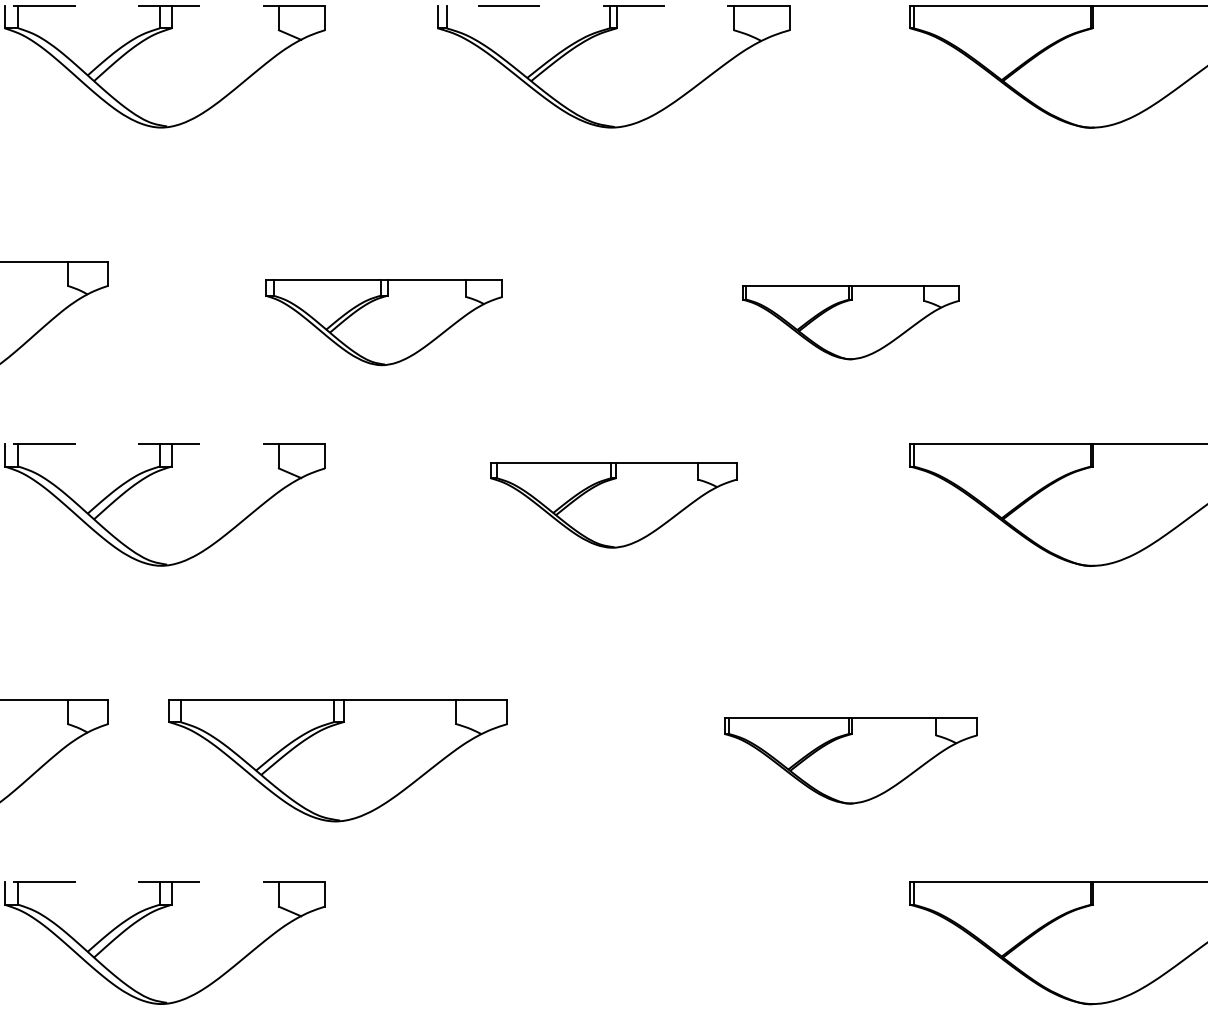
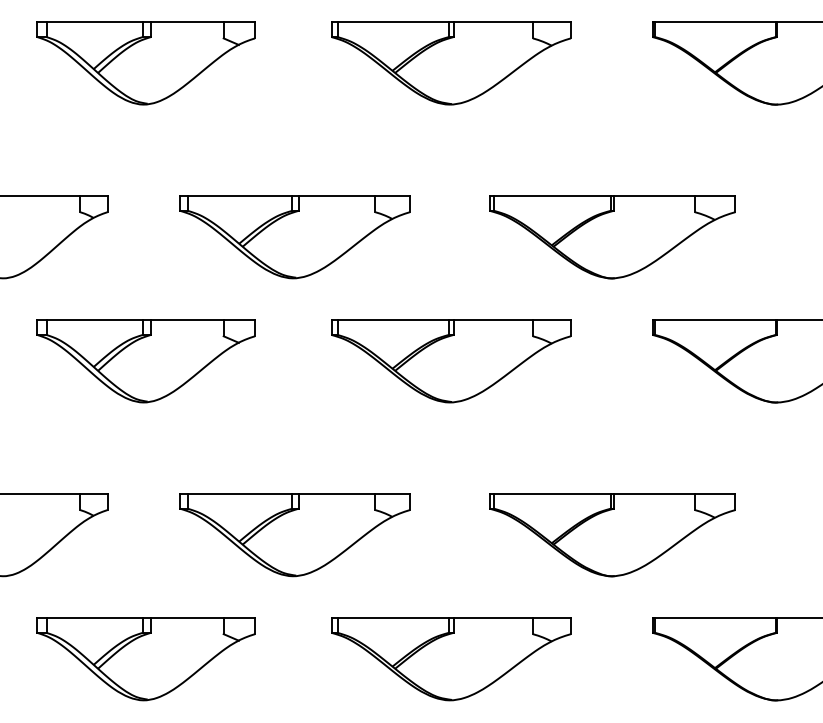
line: (165, 5) -> (146, 21), dashed -> solid
line: (614, 5) -> (451, 21), dashed -> solid
part: (383, 323) -> (294, 237), size x1.43
part: (850, 323) -> (612, 237), size x1.67
line: (165, 443) -> (146, 319), dashed -> solid
part: (614, 505) -> (451, 361), size x1.43
part: (337, 761) -> (294, 535), moved
part: (850, 761) -> (612, 535), size x1.43
line: (165, 882) -> (146, 617), dashed -> solid
part: (614, 943) -> (451, 659), added

